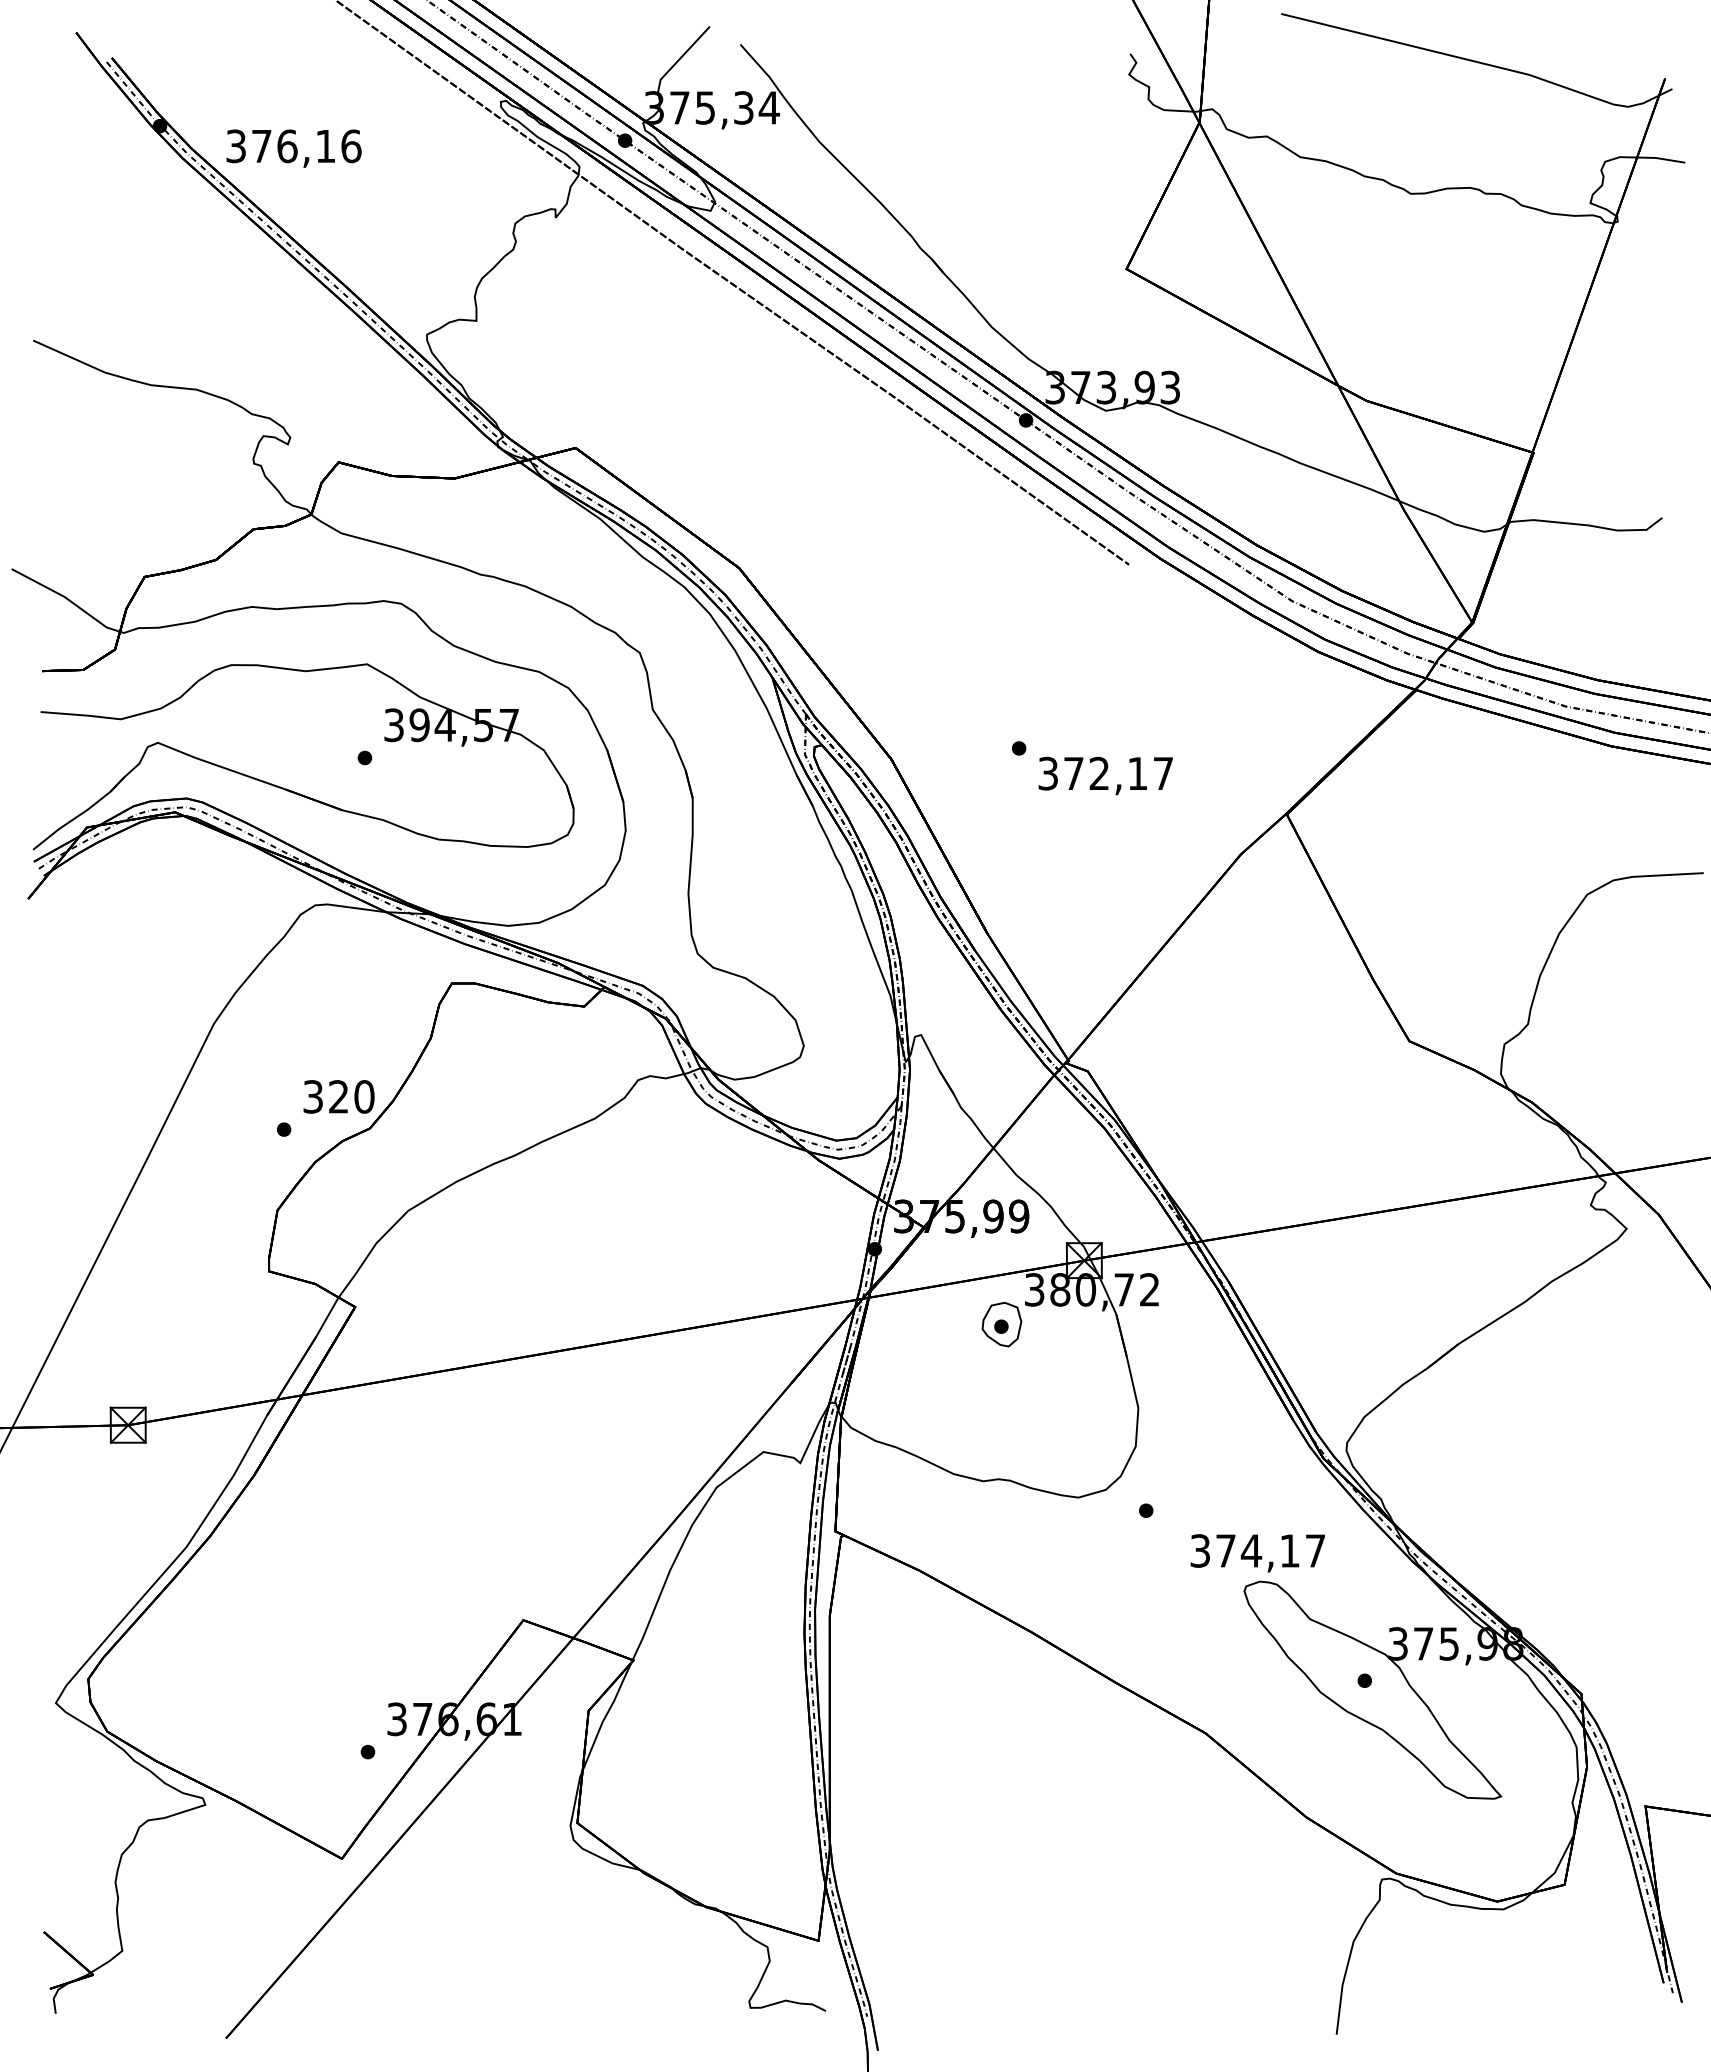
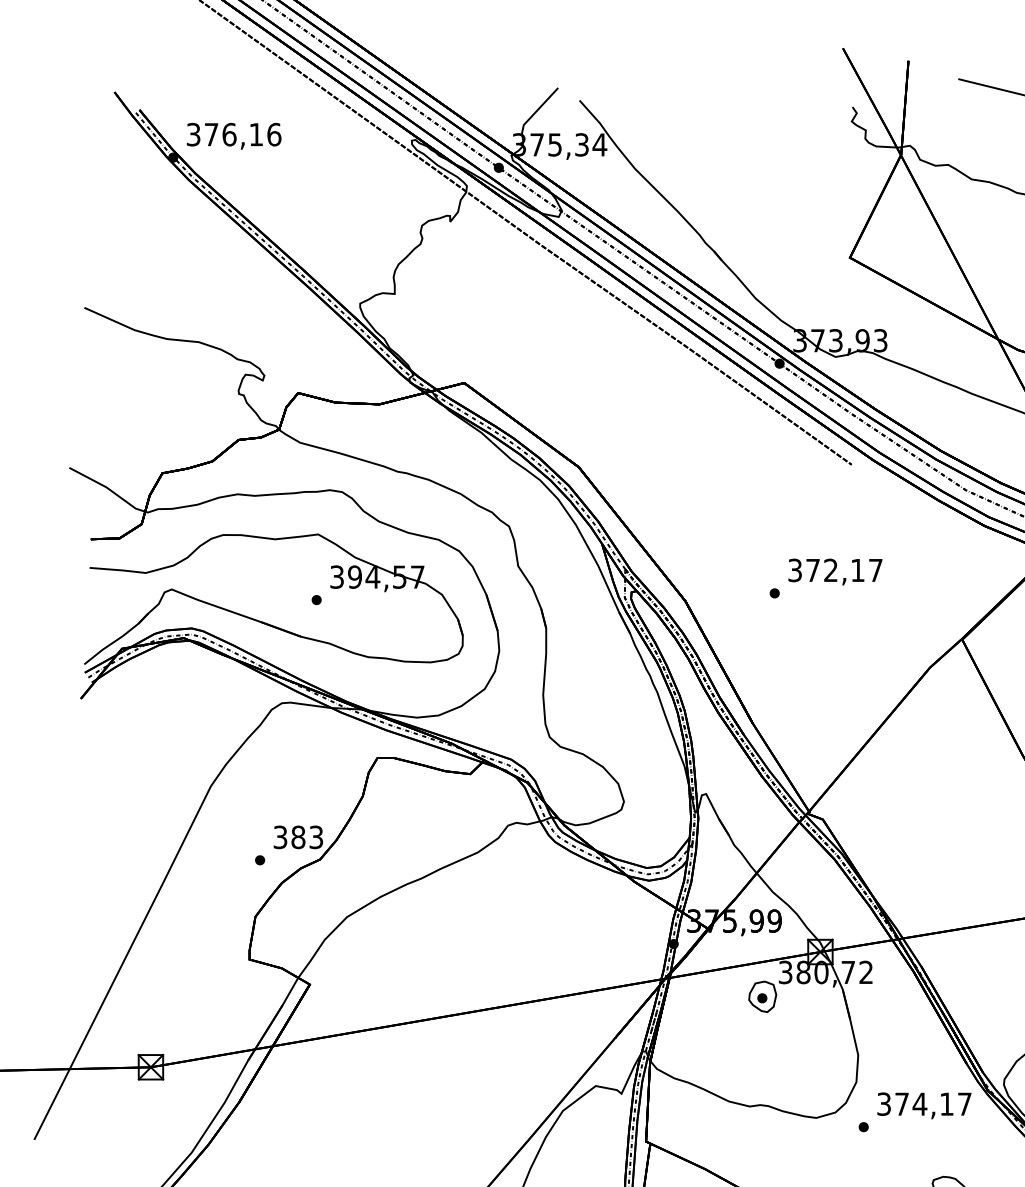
text: (293, 148) -> (233, 136), moved
text: (1105, 775) -> (835, 571), moved
text: (351, 1096) -> (307, 837), 320 -> 383
text: (1257, 1553) -> (924, 1105), moved

